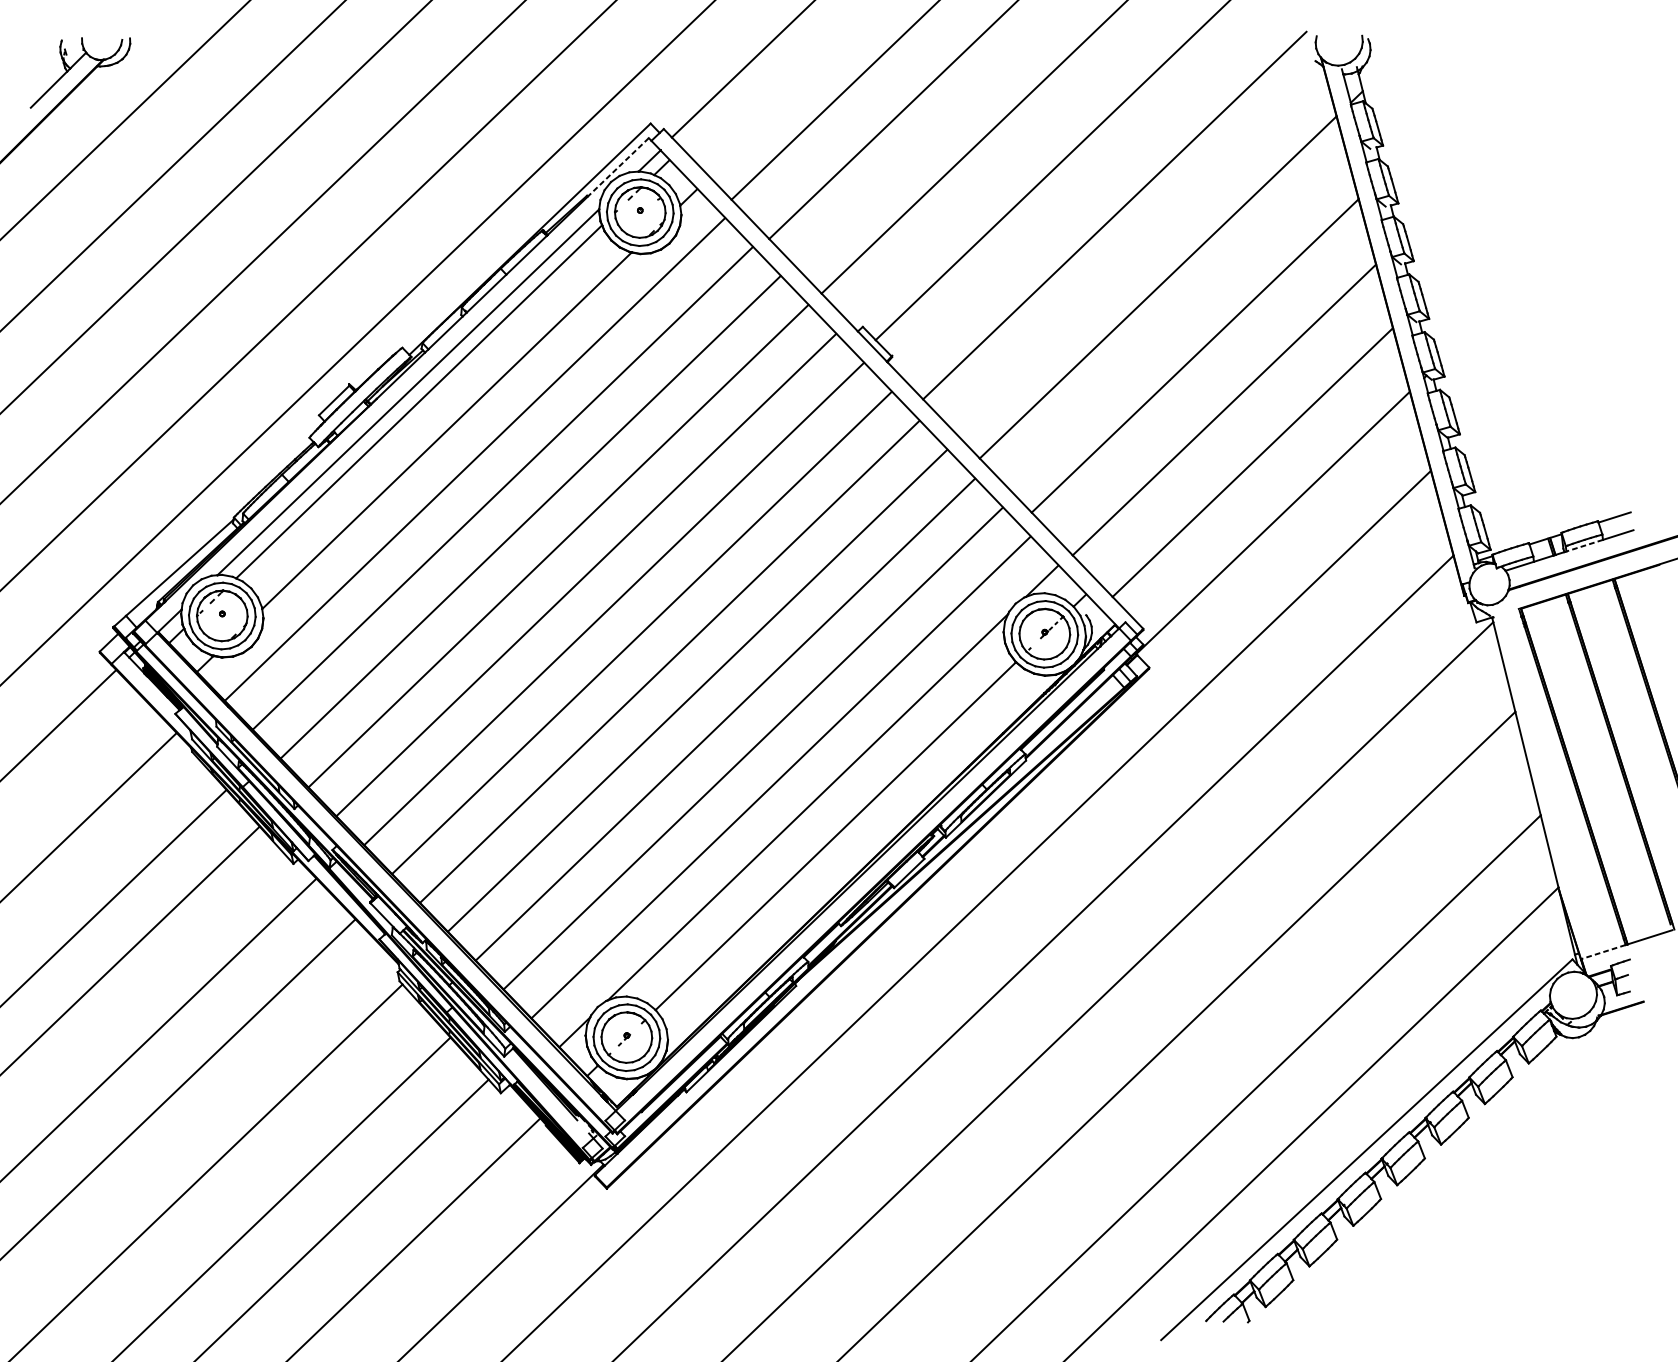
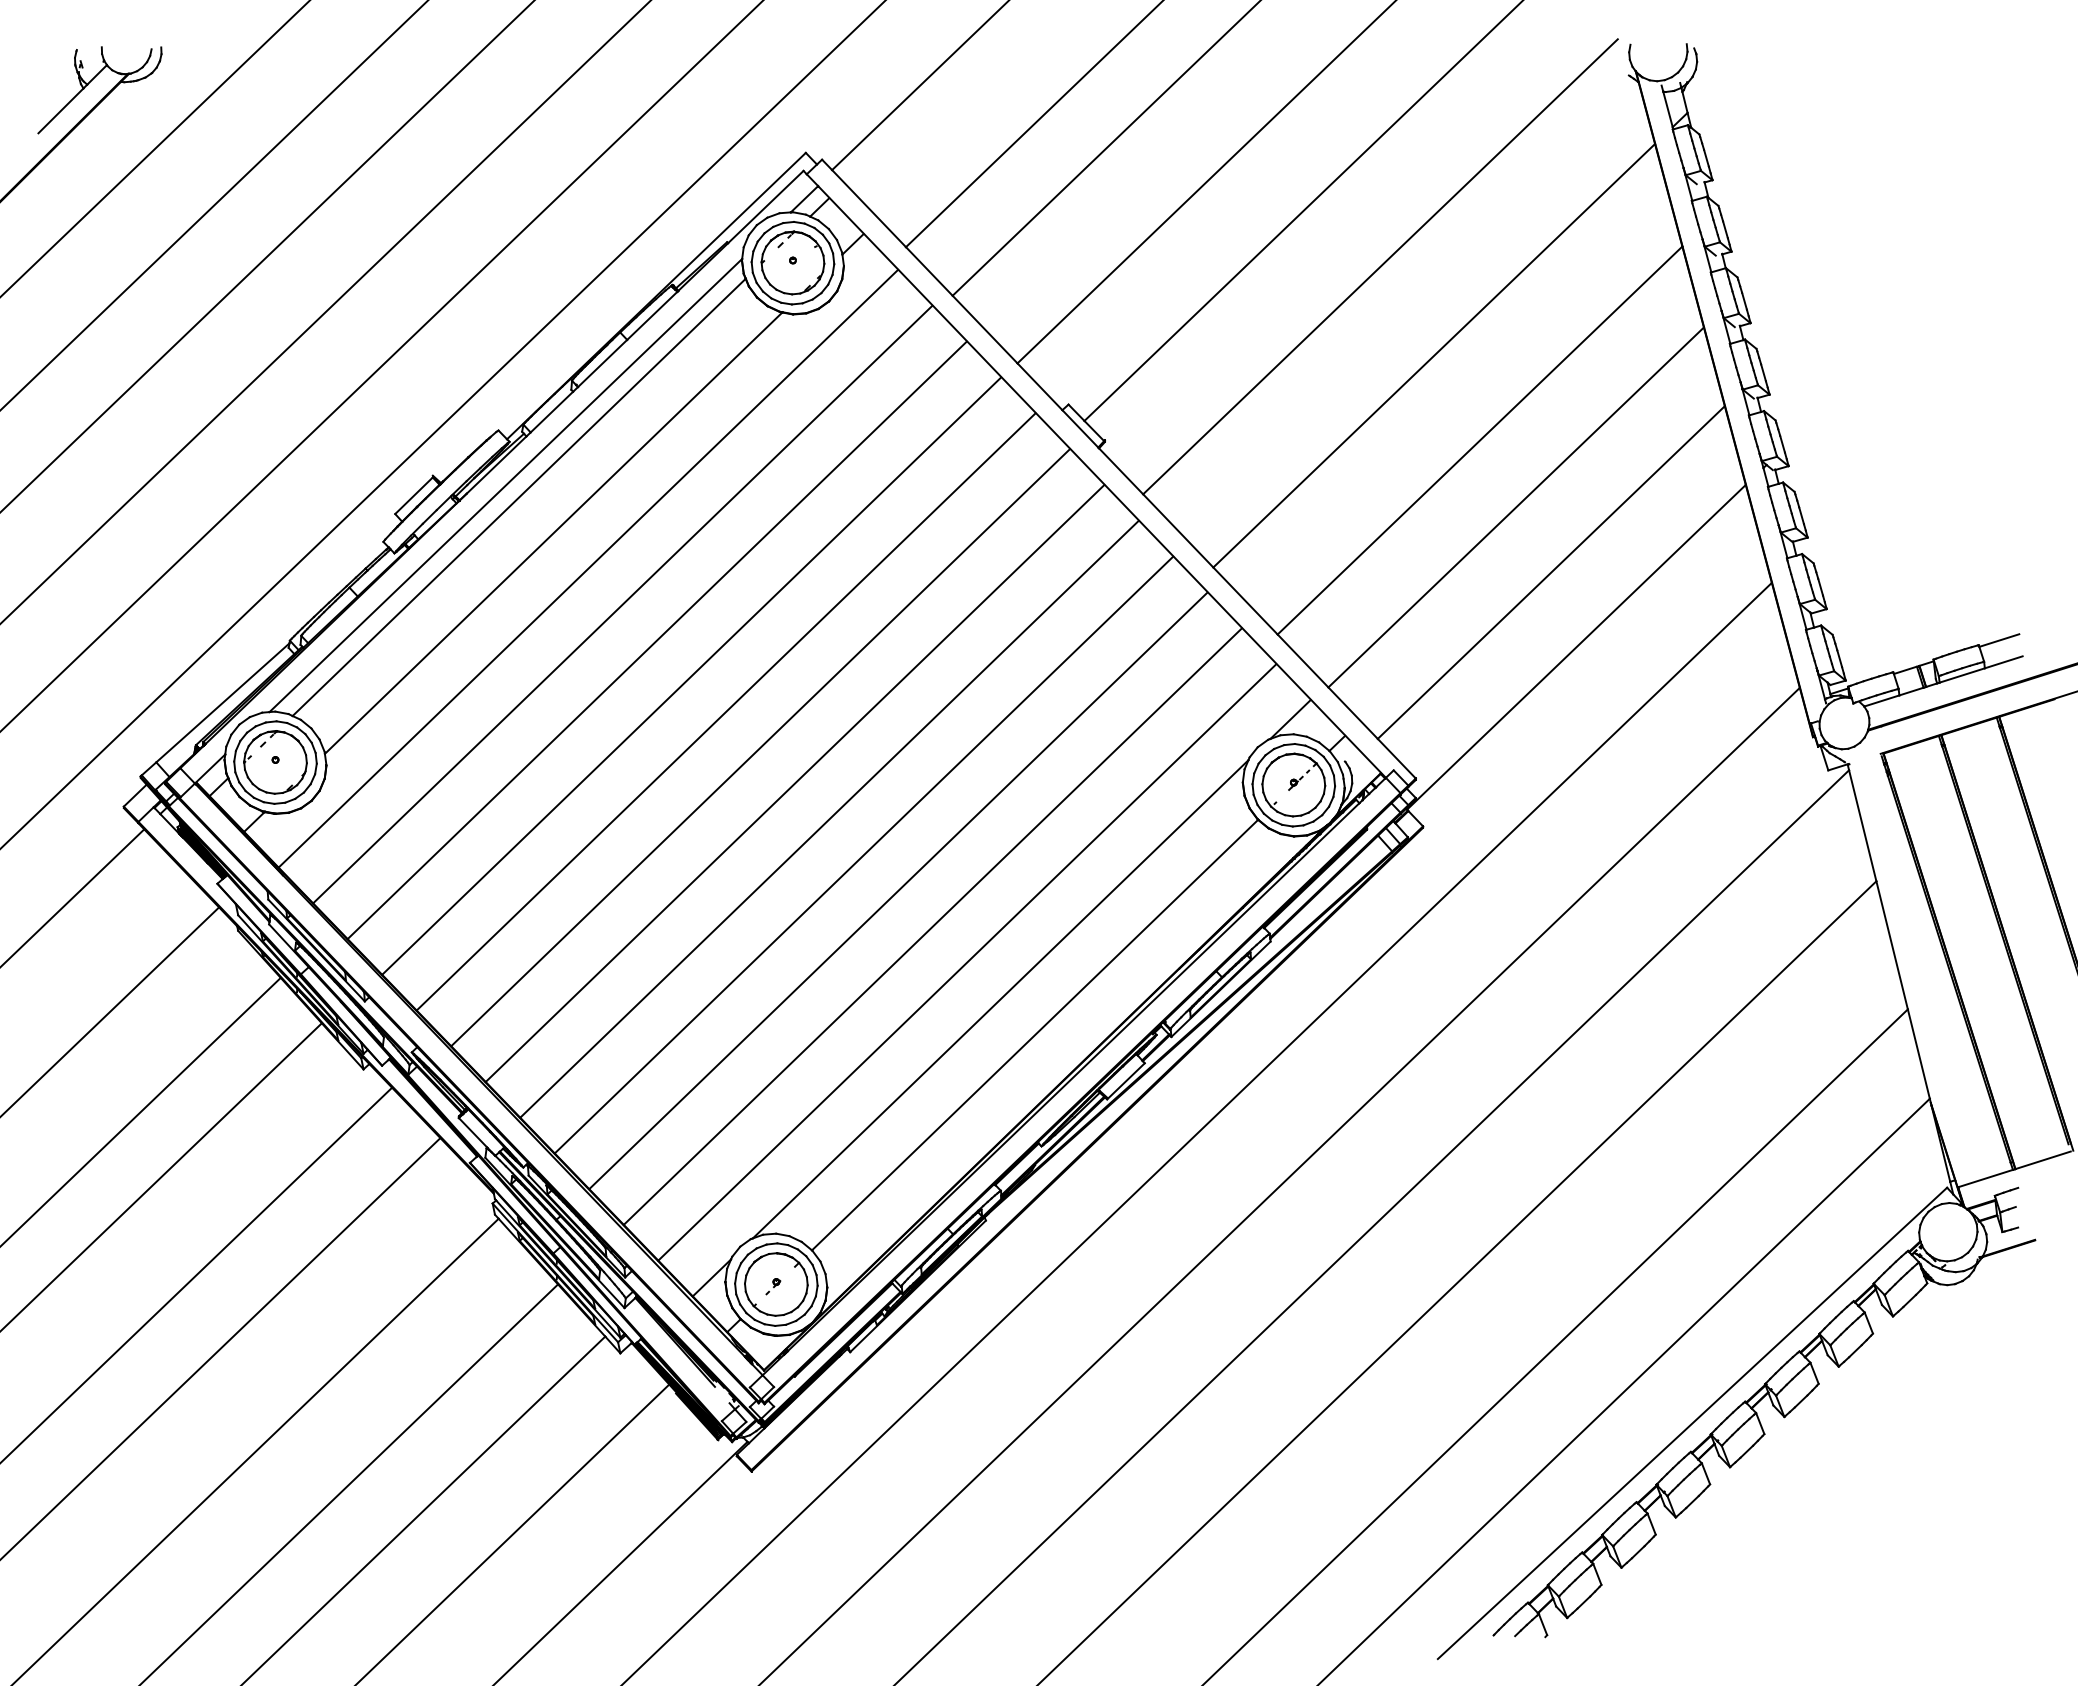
line: (618, 167) -> (765, 207), dashed -> solid
line: (1584, 545) -> (1962, 675), dashed -> solid
line: (1603, 951) -> (1985, 1178), dashed -> solid

